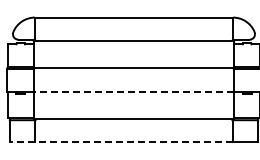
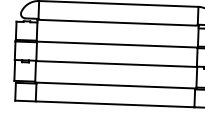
line: (133, 92) -> (116, 64), dashed -> solid
line: (120, 142) -> (104, 104), dashed -> solid

